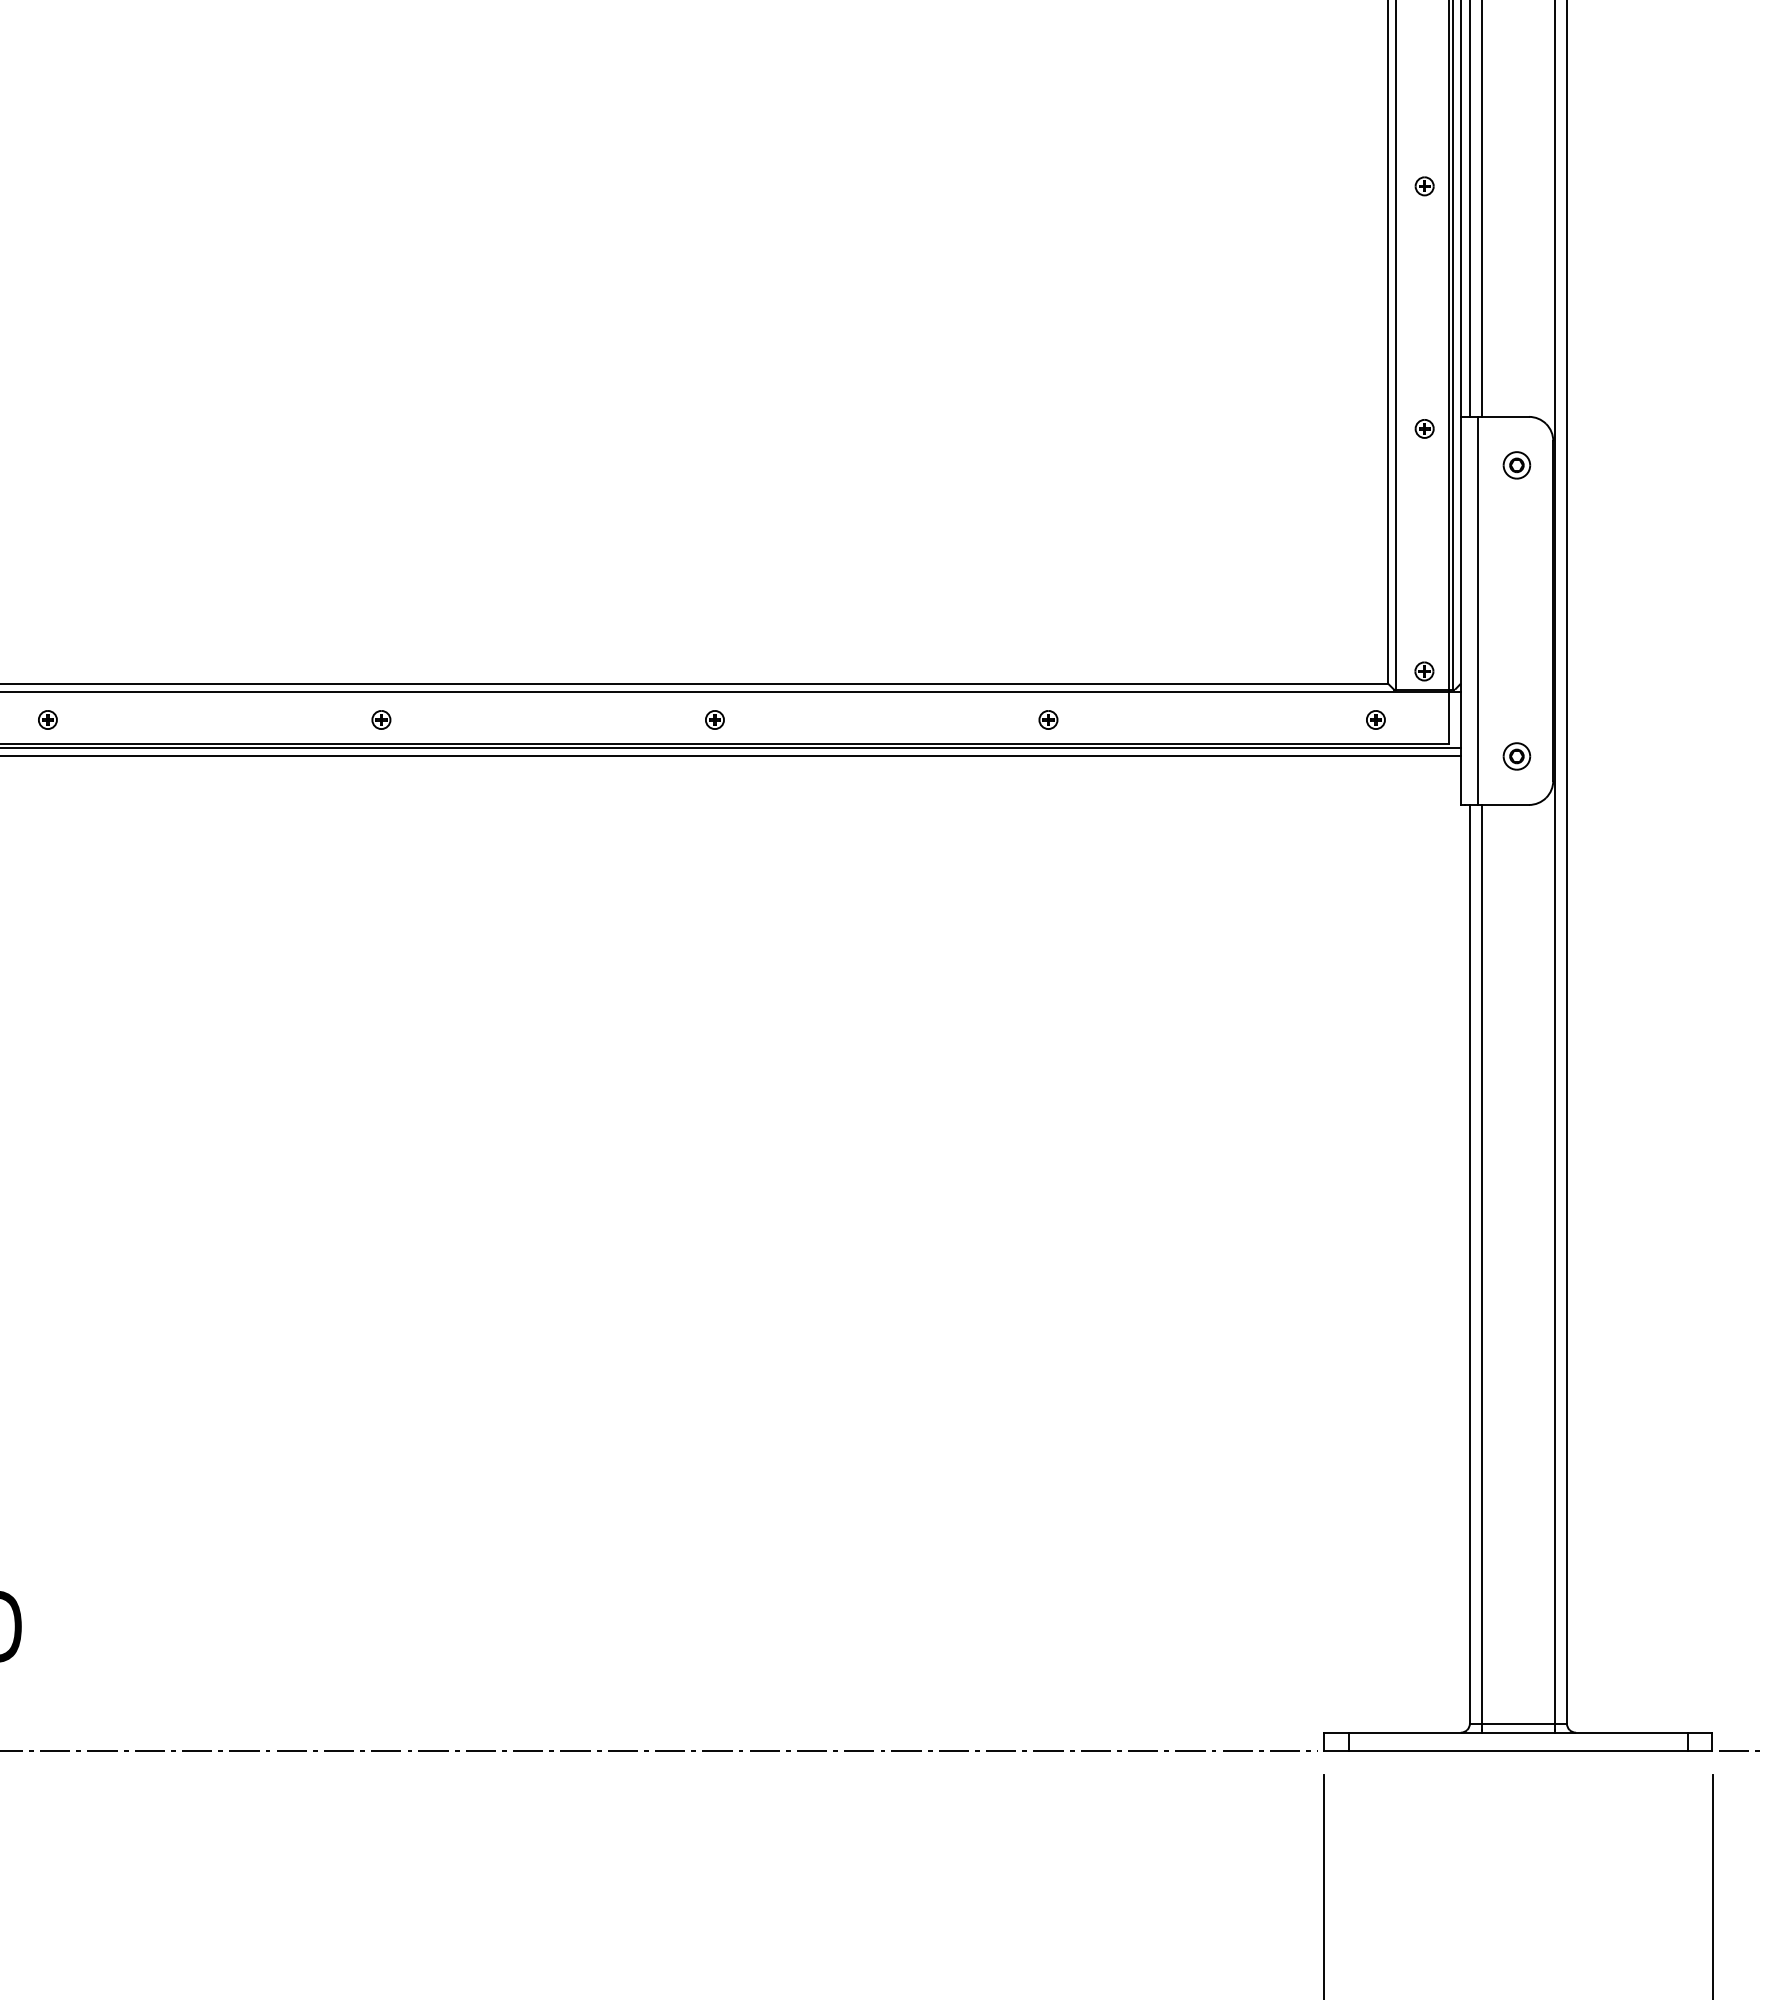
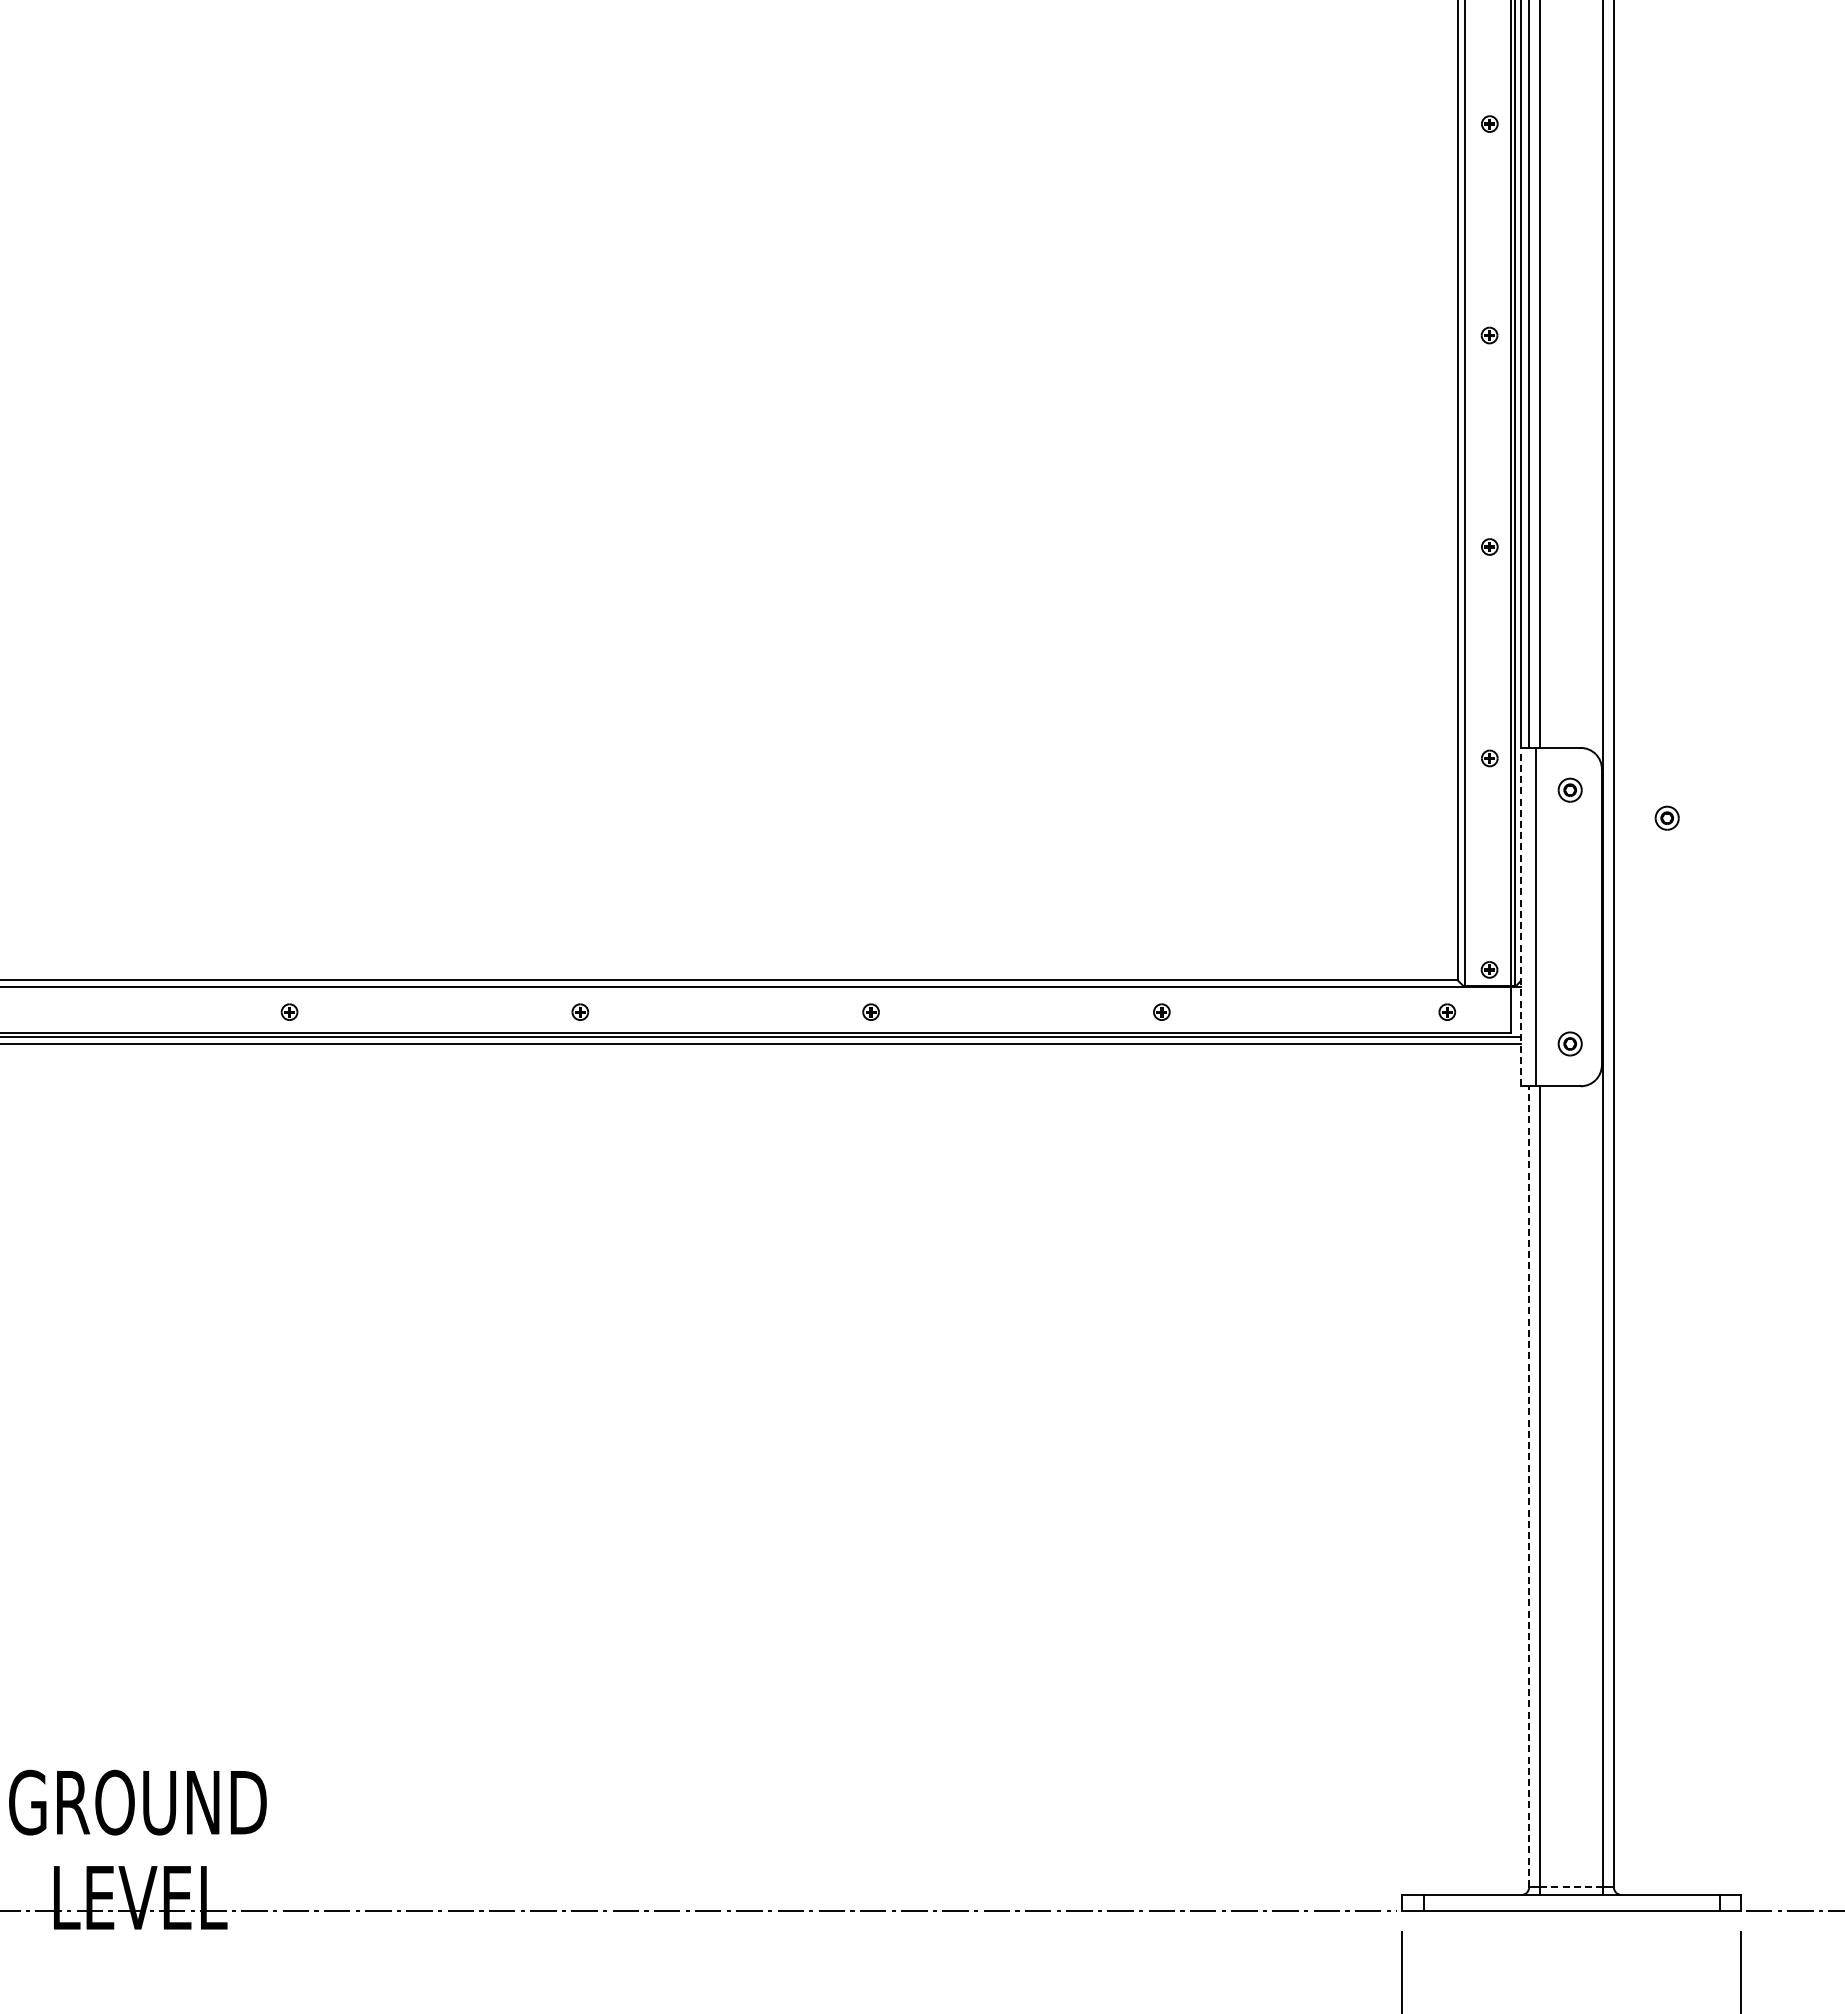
part: (1627, 496) -> (1666, 817), added
line: (1461, 610) -> (1521, 916), solid -> dashed
line: (1470, 1264) -> (1529, 1486), solid -> dashed
line: (1518, 1724) -> (1571, 1887), solid -> dashed

